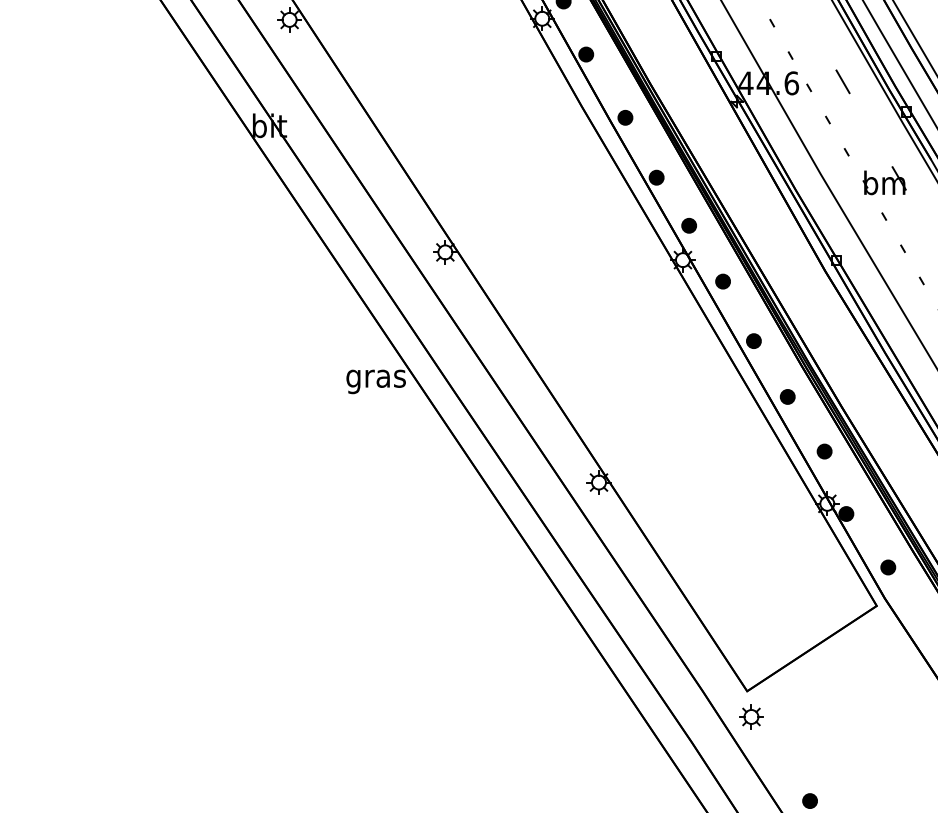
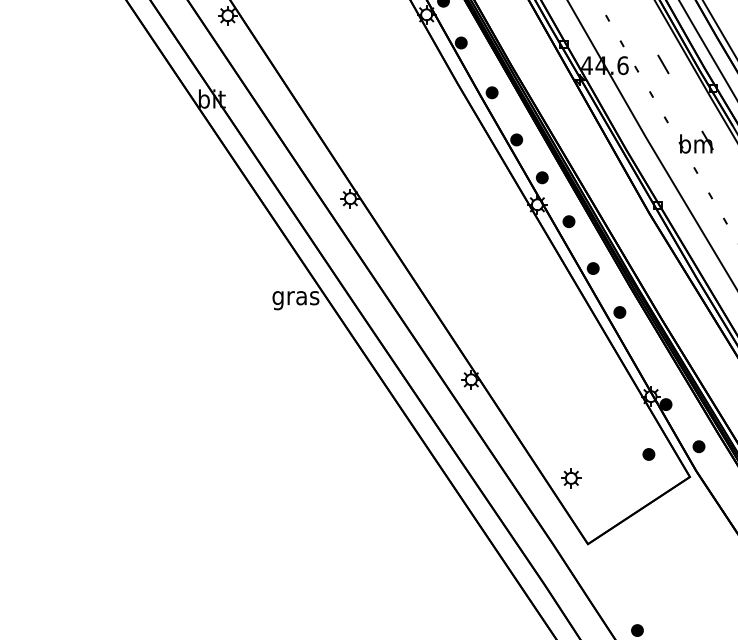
part: (824, 451) -> (648, 454), moved
part: (751, 717) -> (571, 478), moved

